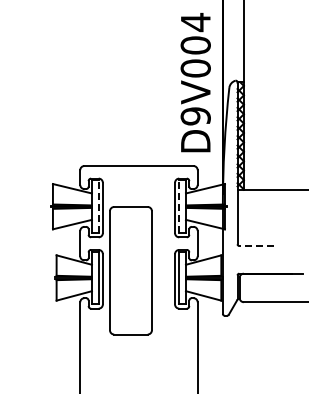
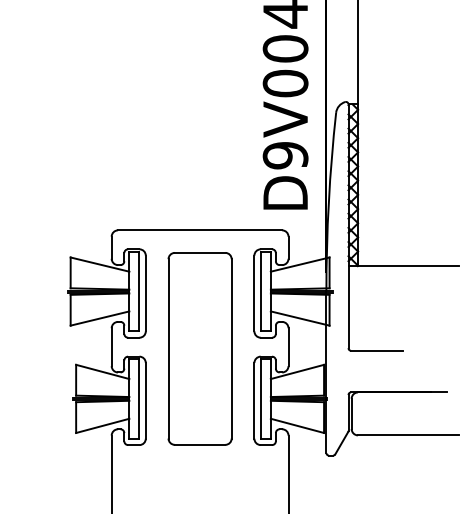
line: (98, 206) -> (139, 291), dashed -> solid
line: (179, 206) -> (261, 291), dashed -> solid
line: (255, 245) -> (375, 350), dashed -> solid
part: (130, 270) -> (199, 348), moved

